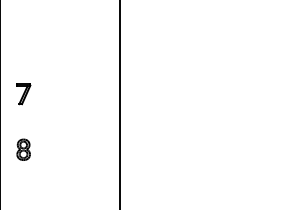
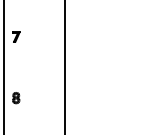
part: (24, 93) -> (16, 36), moved
part: (24, 150) -> (16, 98), moved

